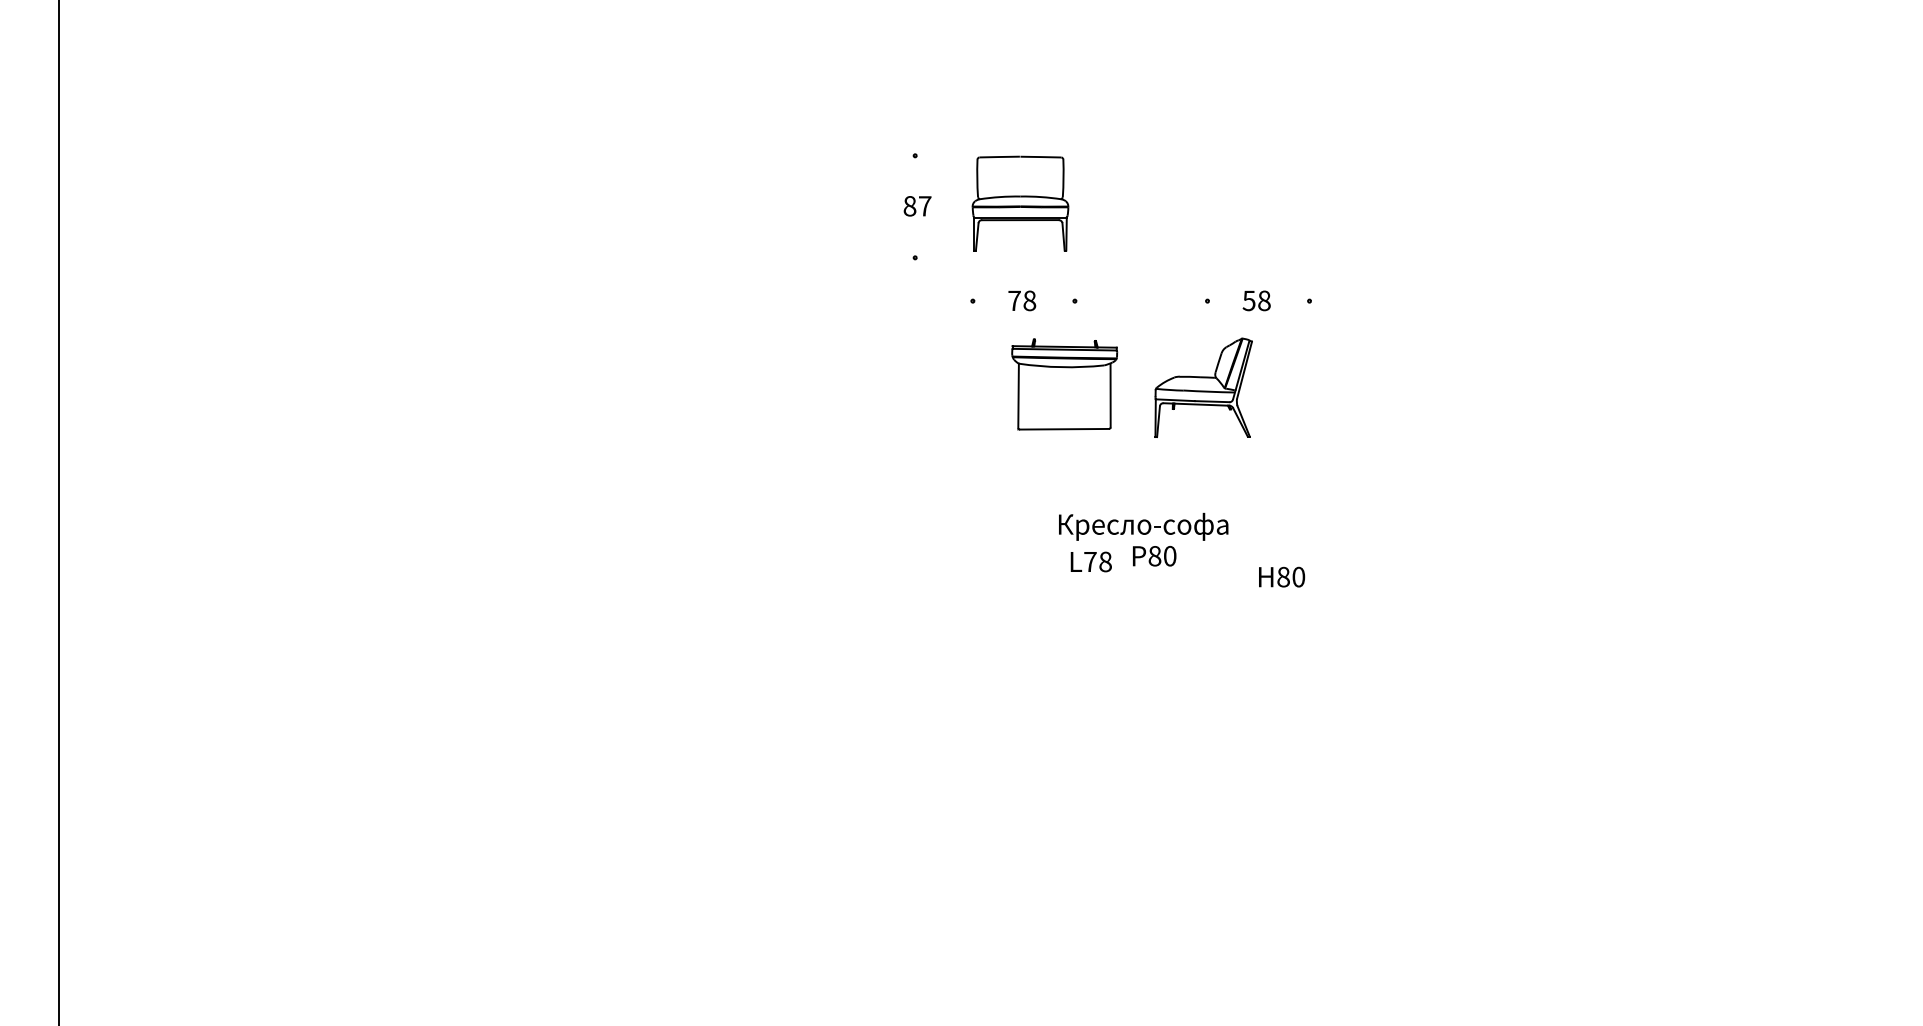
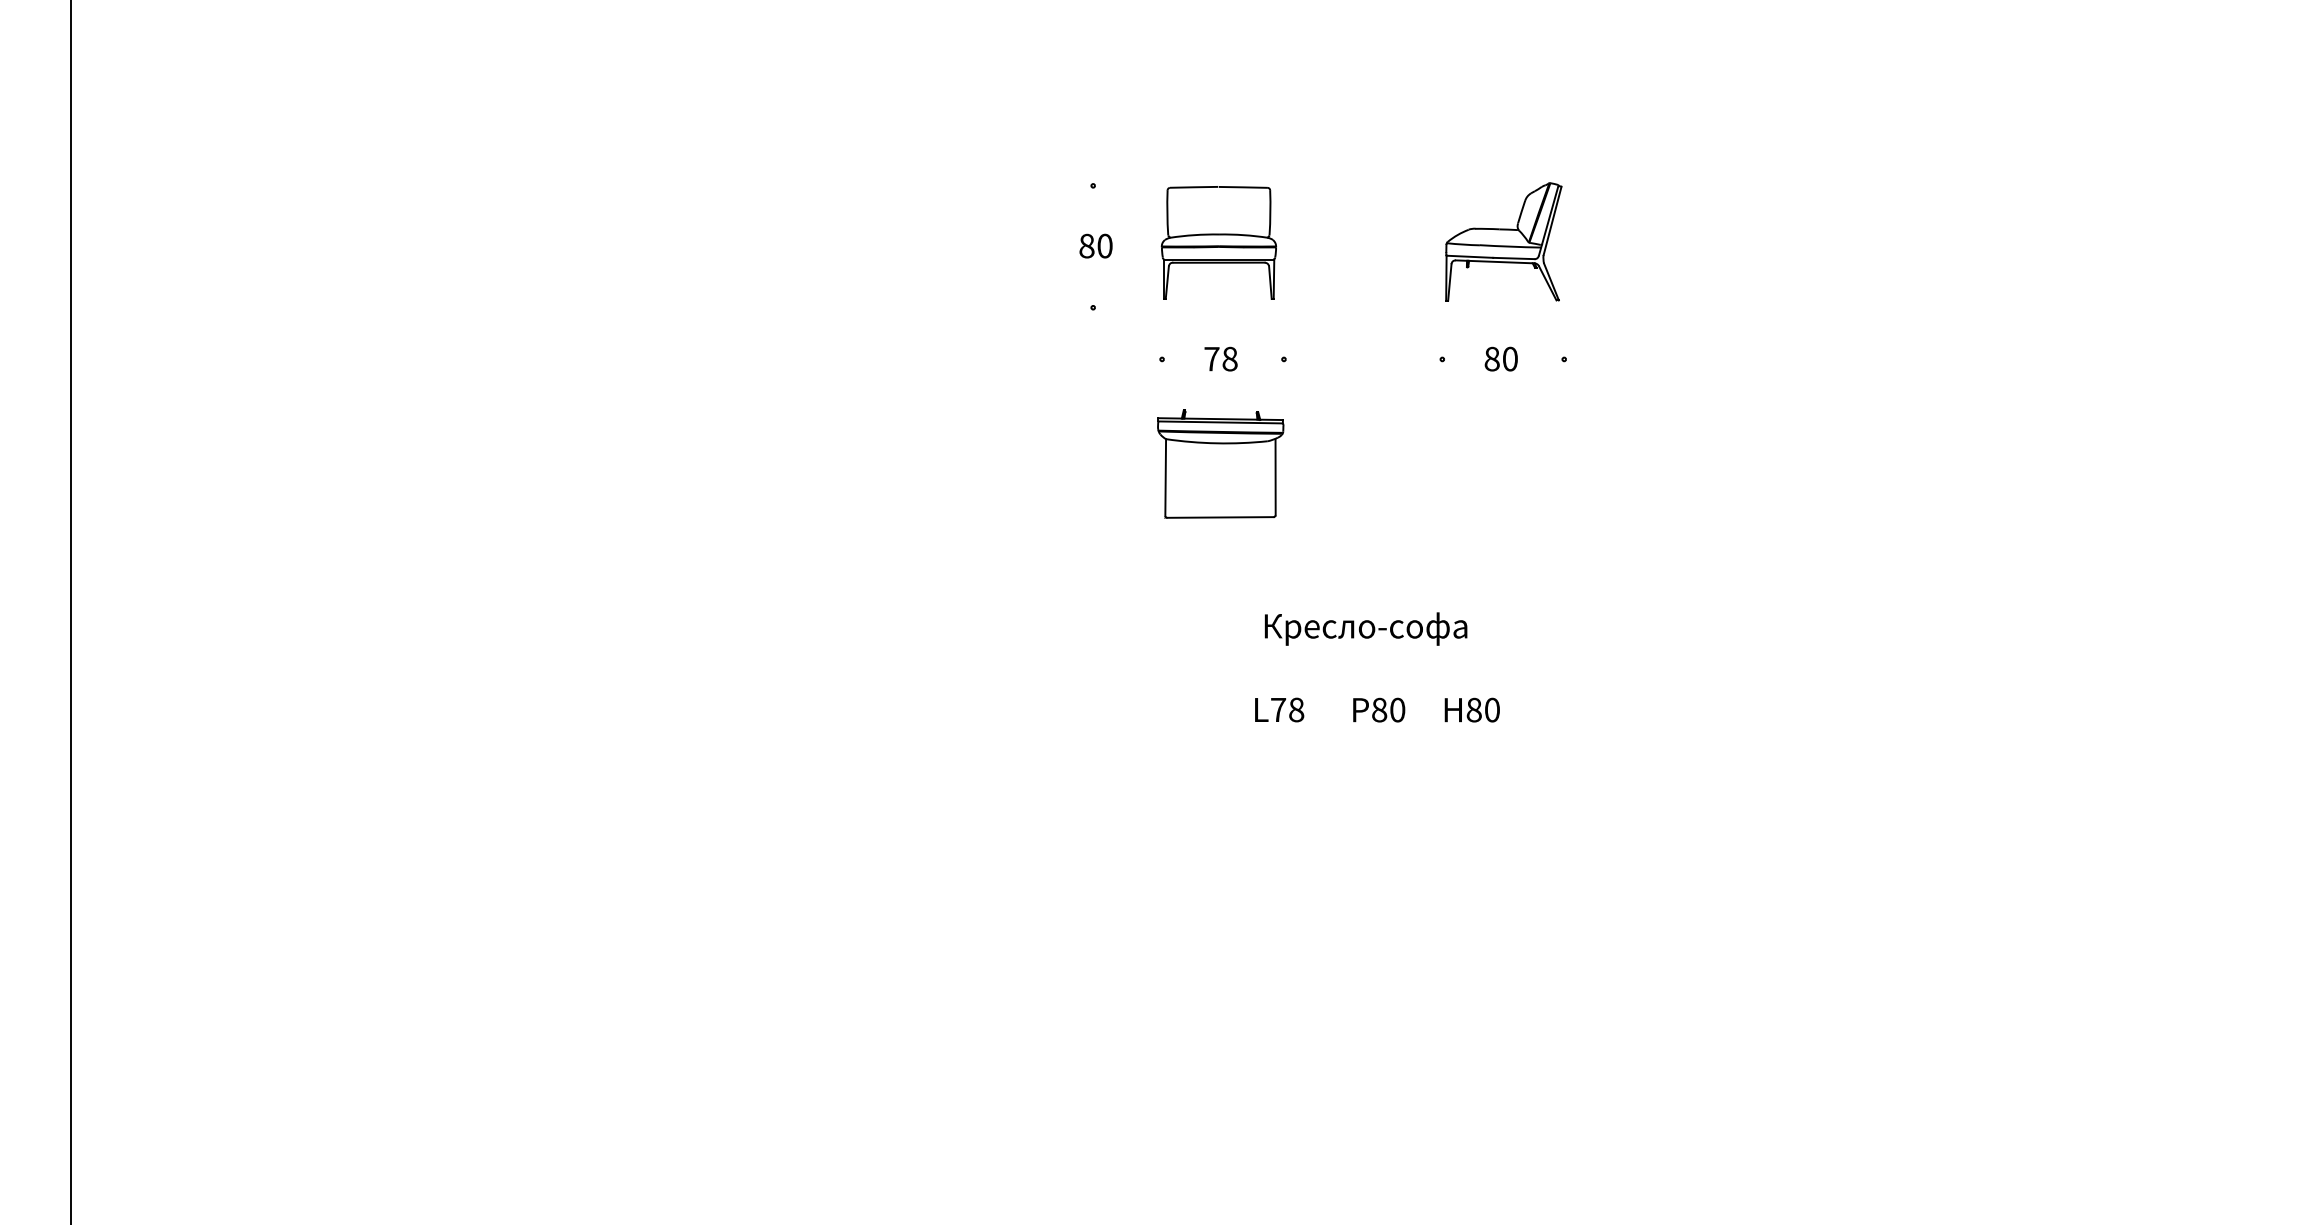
text: (924, 205) -> (1104, 245), 87 -> 80
text: (1256, 300) -> (1500, 358), 58 -> 80
part: (1064, 384) -> (1220, 463), moved
part: (1203, 387) -> (1503, 241), moved
text: (1154, 555) -> (1379, 709), moved
text: (1091, 561) -> (1279, 709), moved
text: (1281, 576) -> (1471, 709), moved

